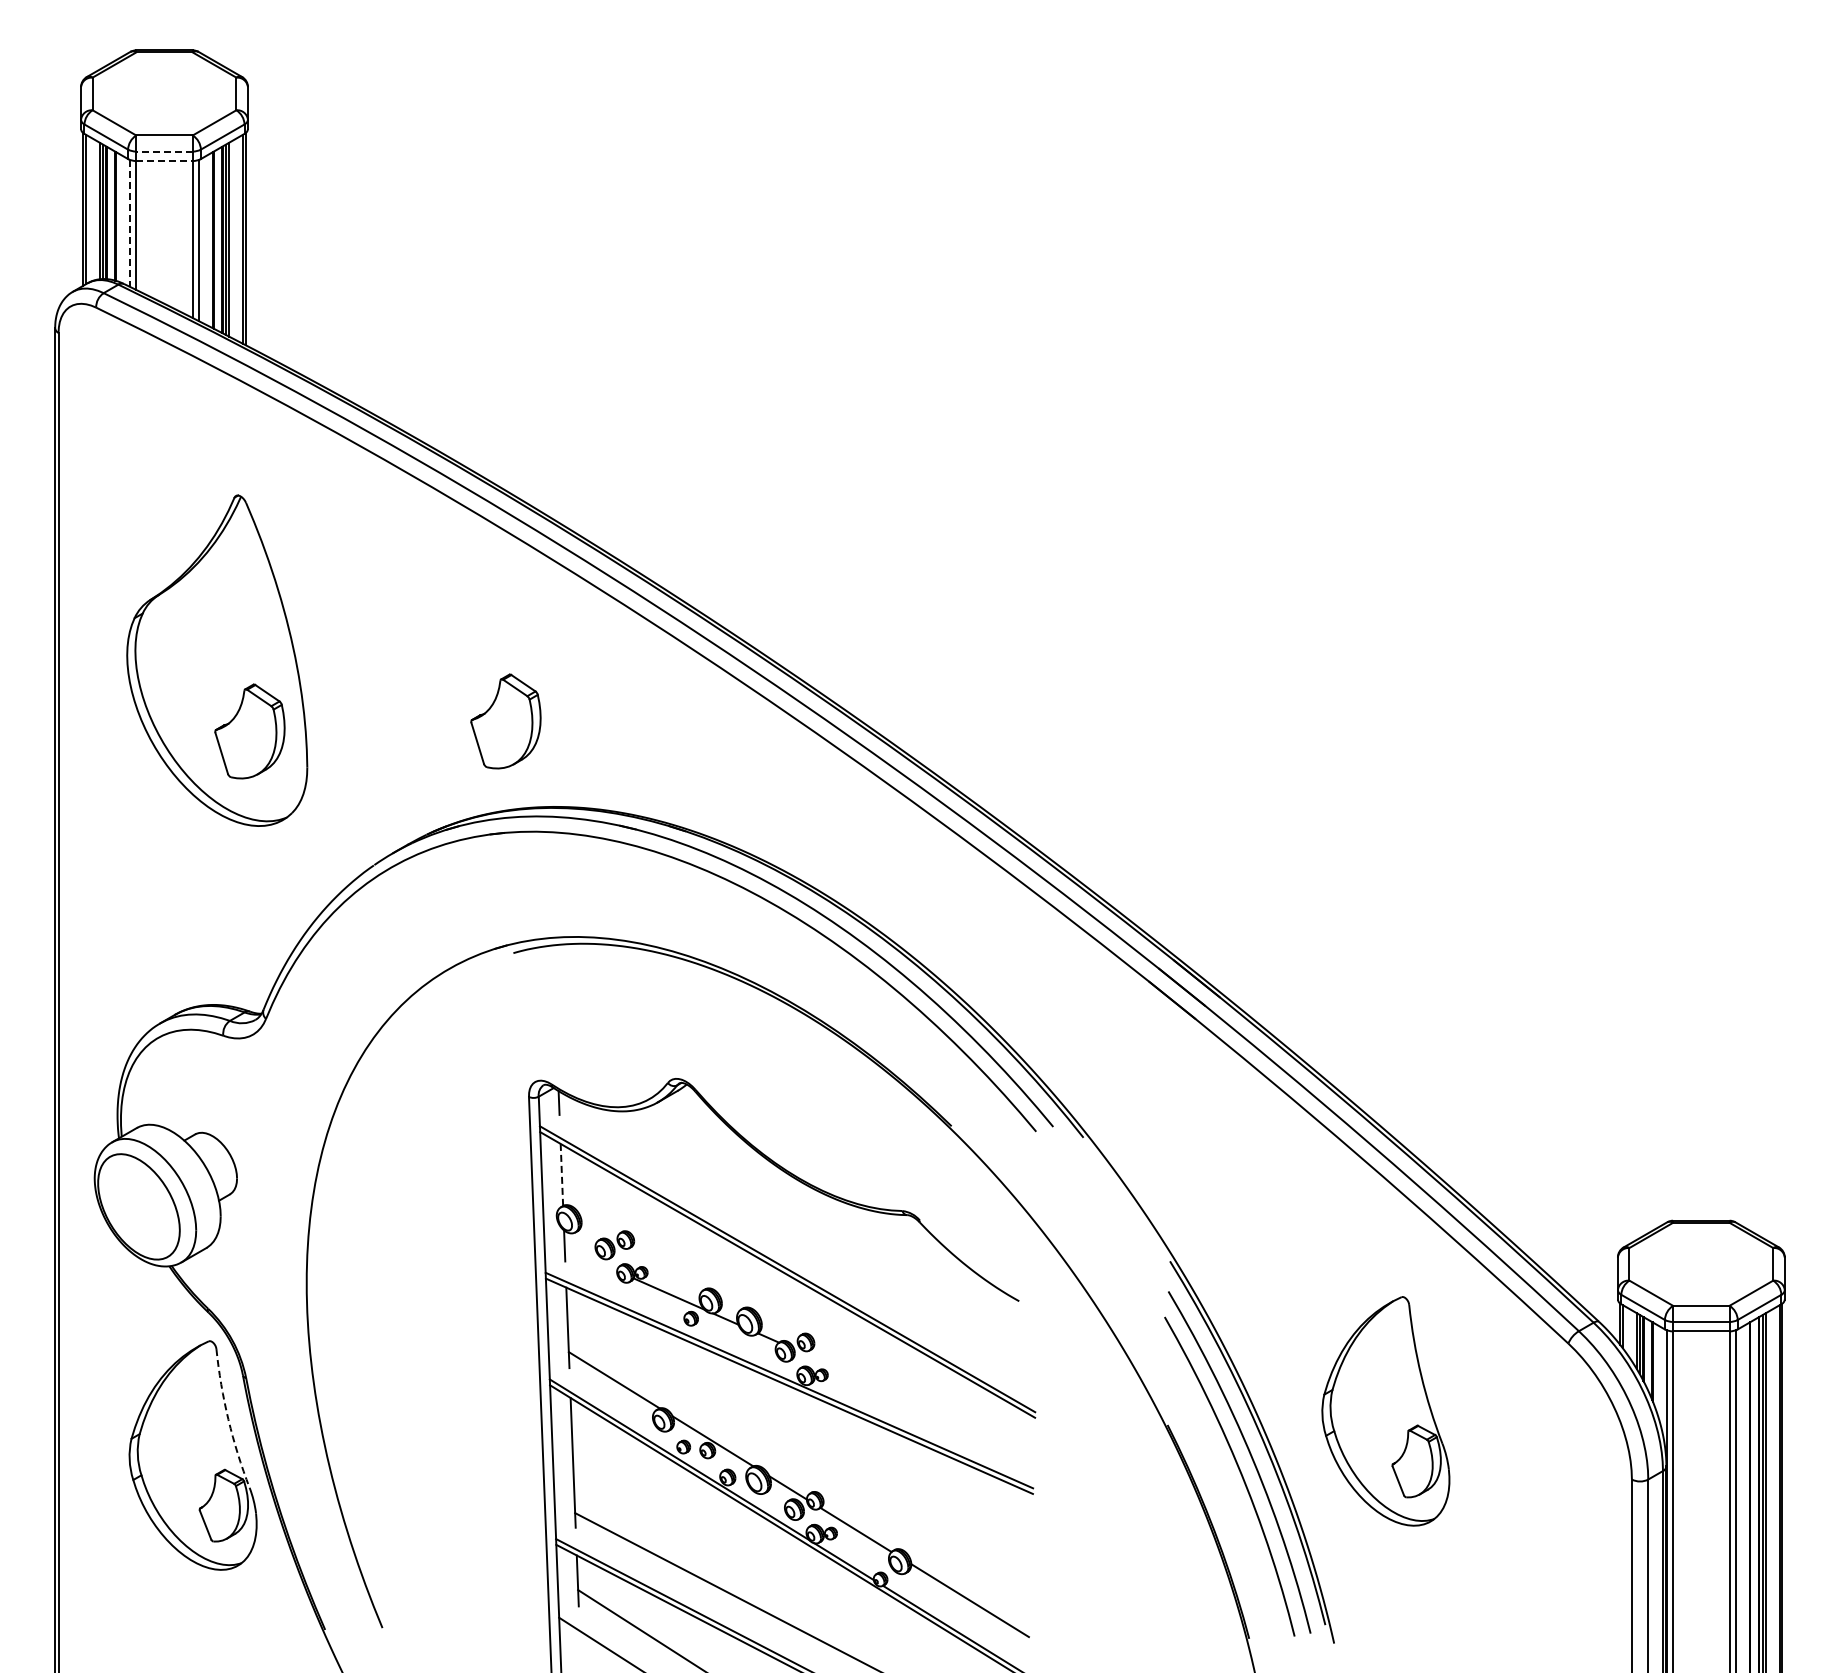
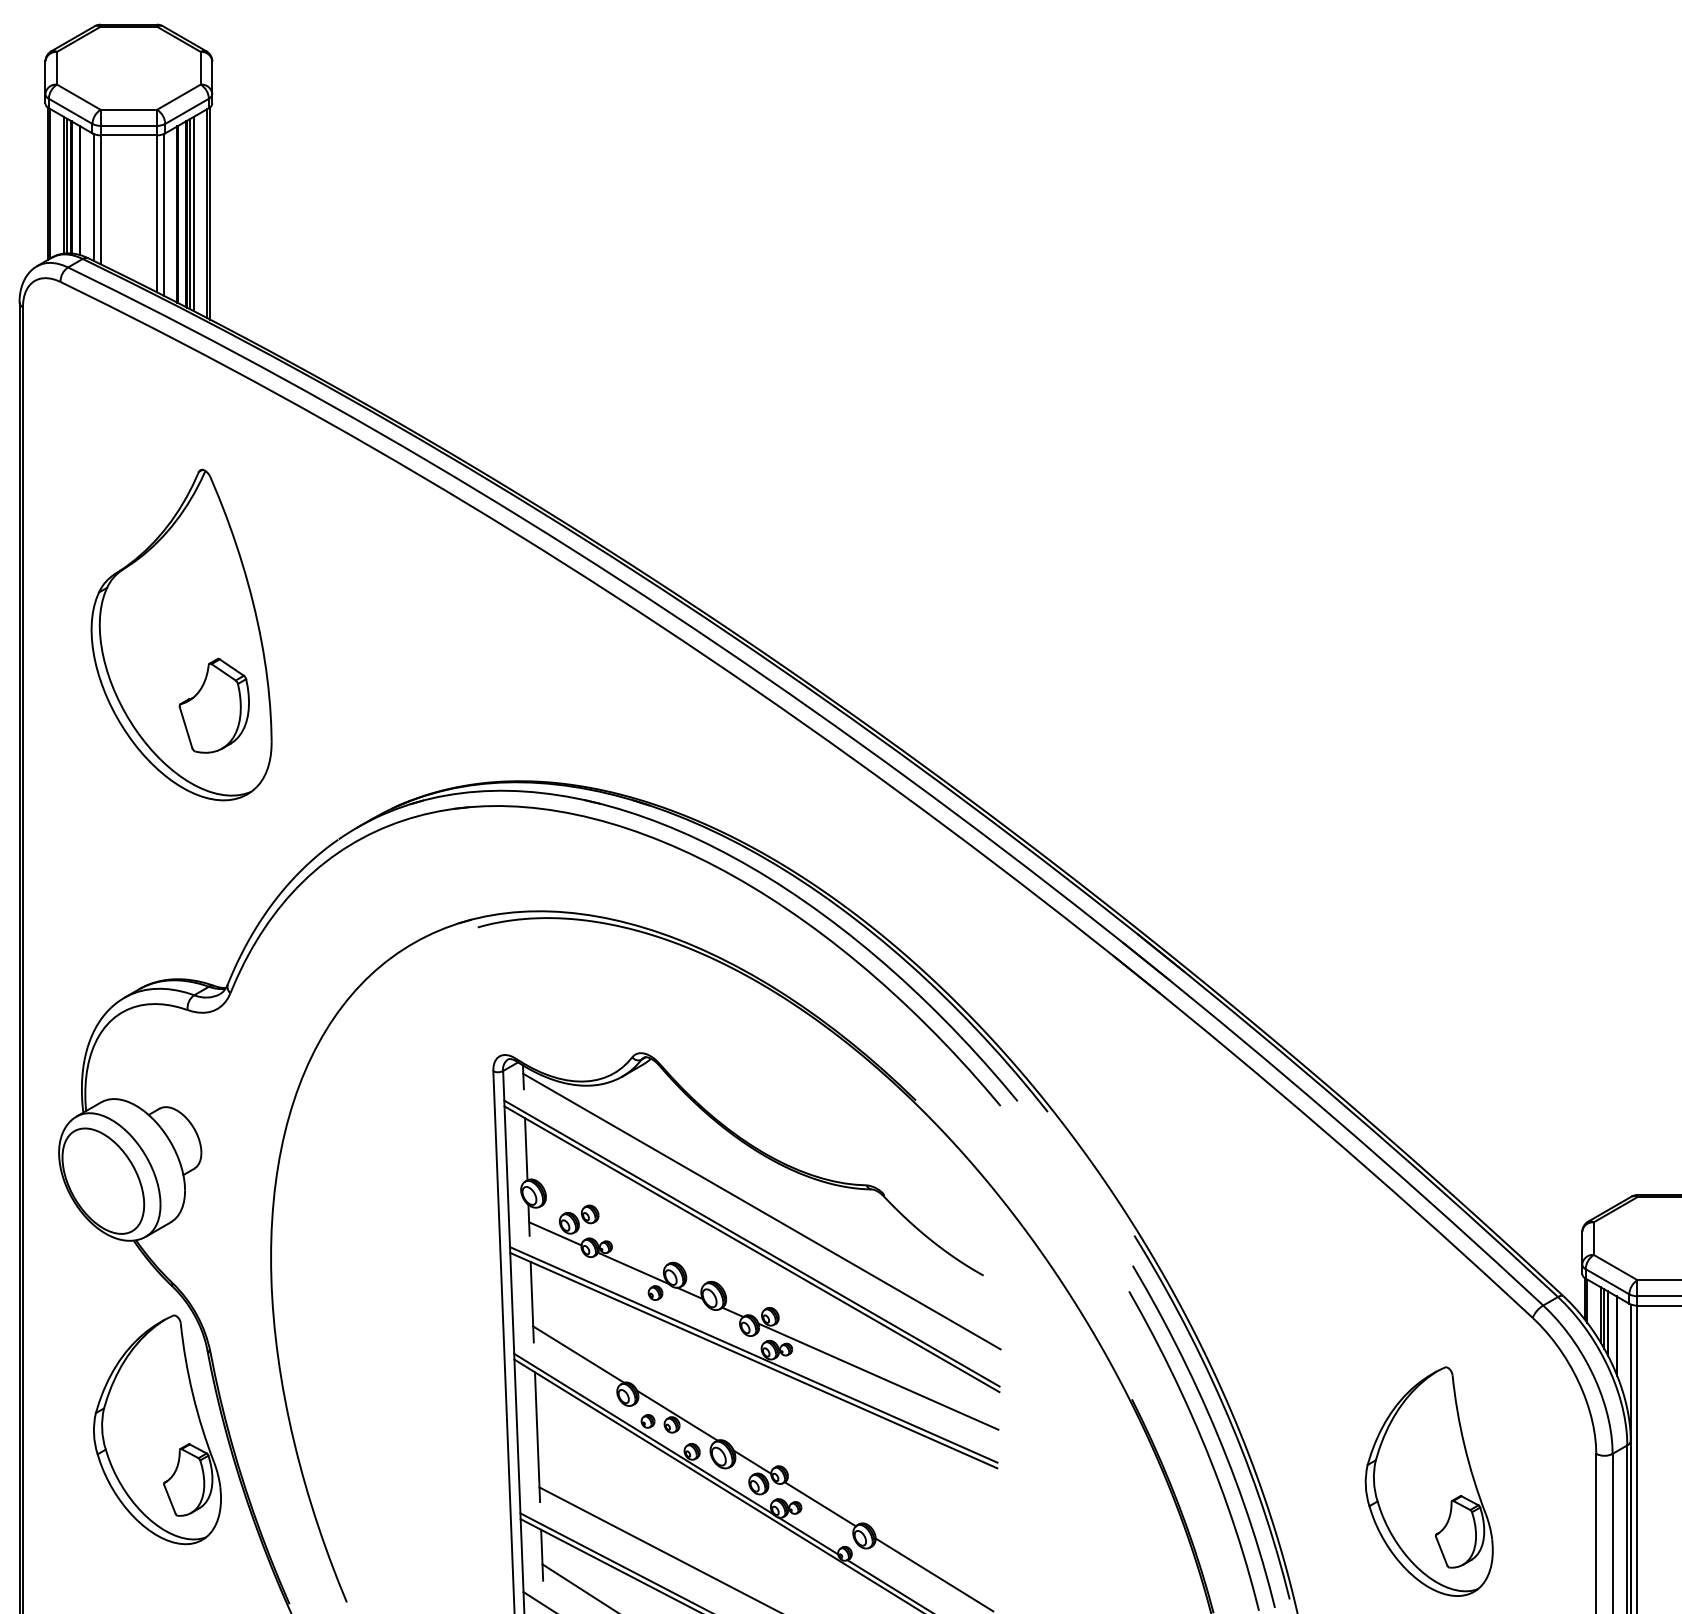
line: (164, 151) -> (128, 125), dashed -> solid
line: (165, 161) -> (129, 135), dashed -> solid
line: (129, 223) -> (93, 197), dashed -> solid
part: (505, 721) -> (469, 695), removed
line: (561, 1175) -> (525, 1149), dashed -> solid
line: (797, 1237) -> (761, 1211), added
line: (590, 1259) -> (554, 1233), added
line: (914, 1402) -> (878, 1376), added
part: (1385, 1411) -> (1428, 1481), moved
arc: (228, 1419) -> (192, 1393), dashed -> solid

